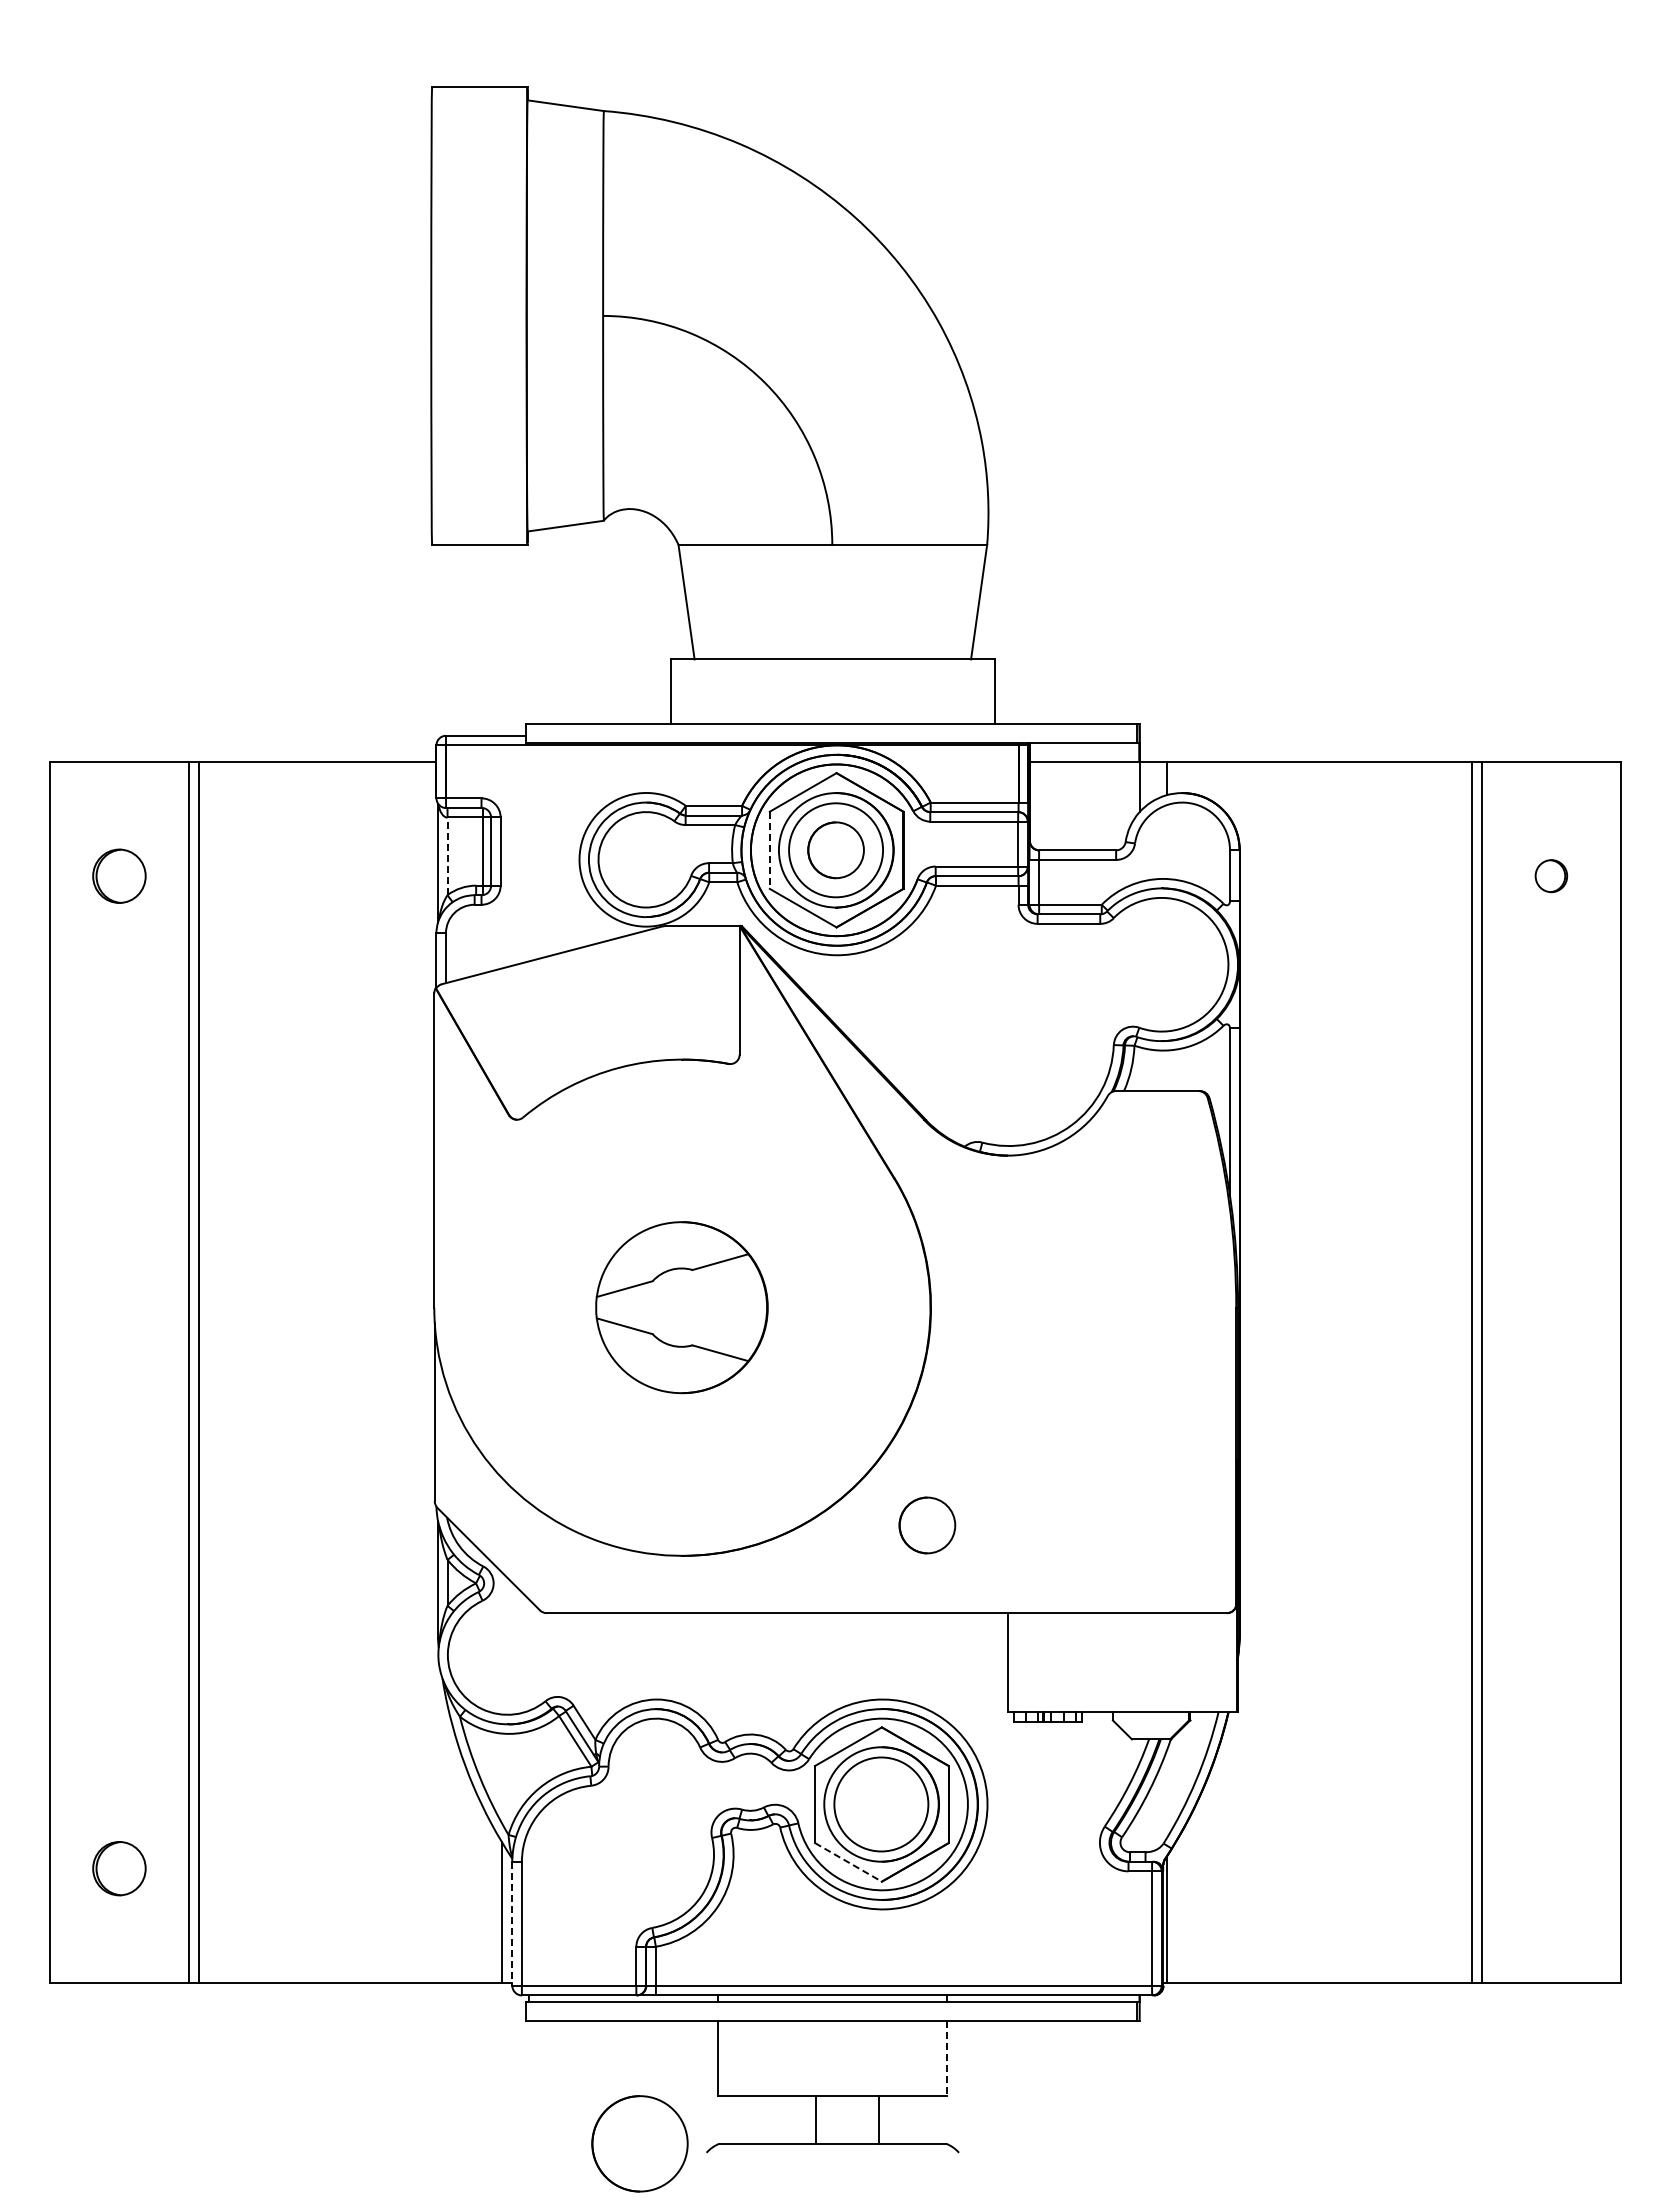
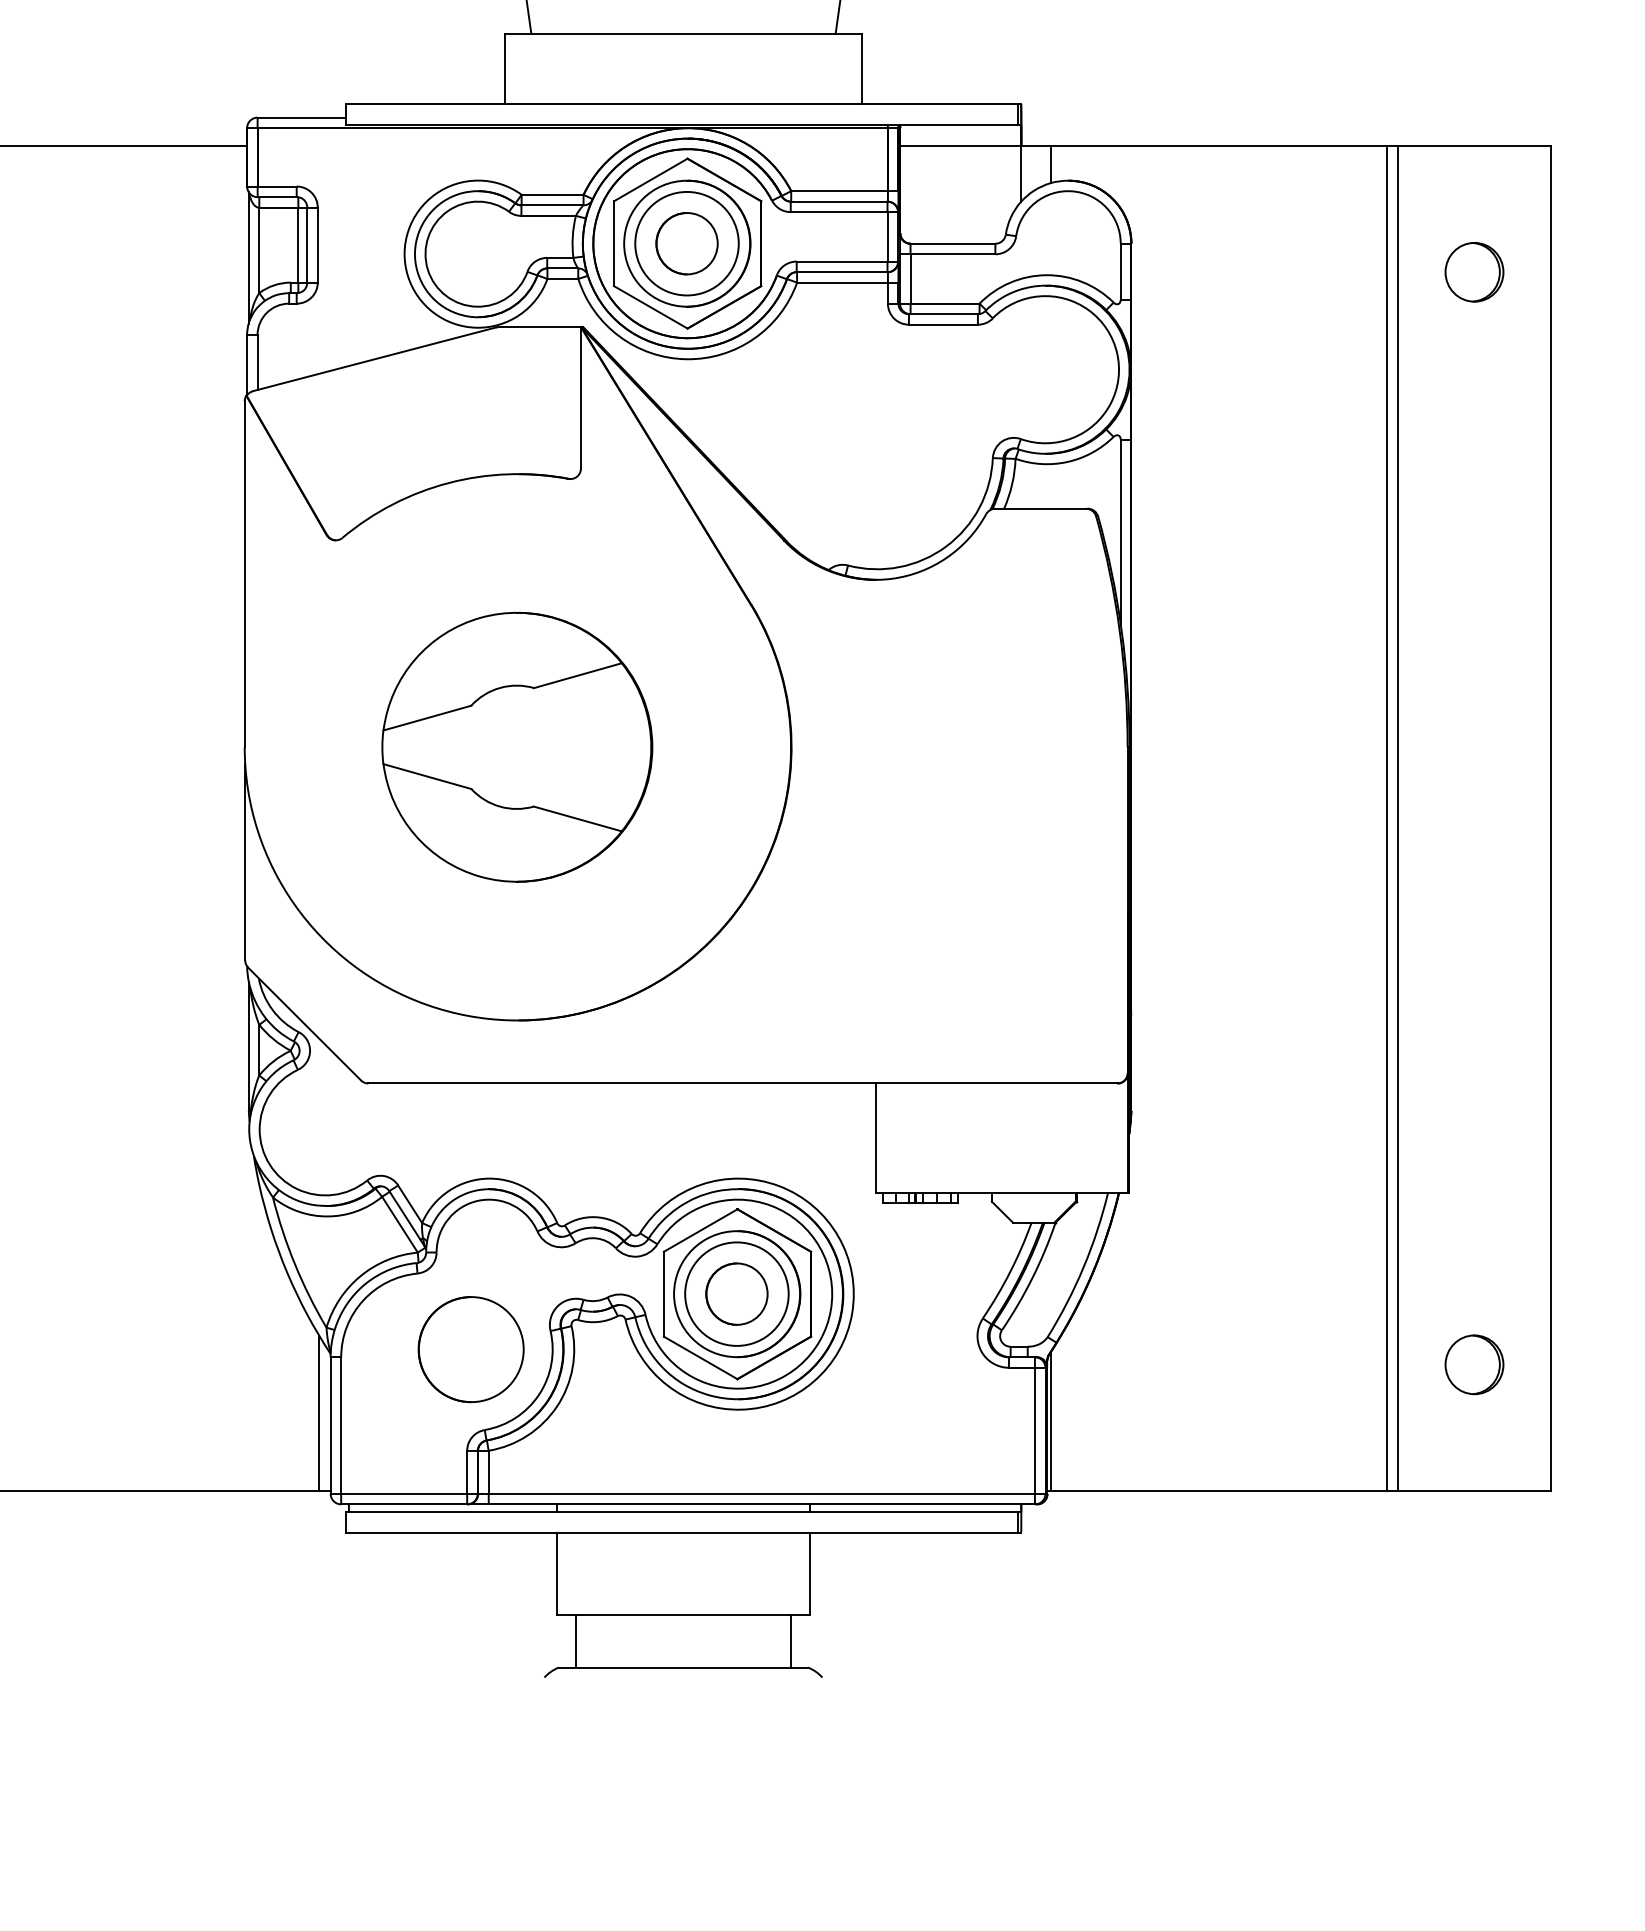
line: (769, 850) -> (613, 243), dashed -> solid
line: (447, 856) -> (259, 250), dashed -> solid
part: (1551, 875) -> (1474, 271), size x1.67
part: (681, 1307) -> (516, 747), size x1.43
part: (927, 1525) -> (737, 1294), moved
line: (848, 1862) -> (700, 1358), dashed -> solid
part: (1551, 1868) -> (1474, 1364), added
line: (512, 1924) -> (330, 1426), dashed -> solid
line: (947, 2059) -> (809, 1574), dashed -> solid
line: (816, 2119) -> (576, 1640), moved
line: (878, 2119) -> (791, 1640), moved
part: (639, 2143) -> (470, 1349), moved

